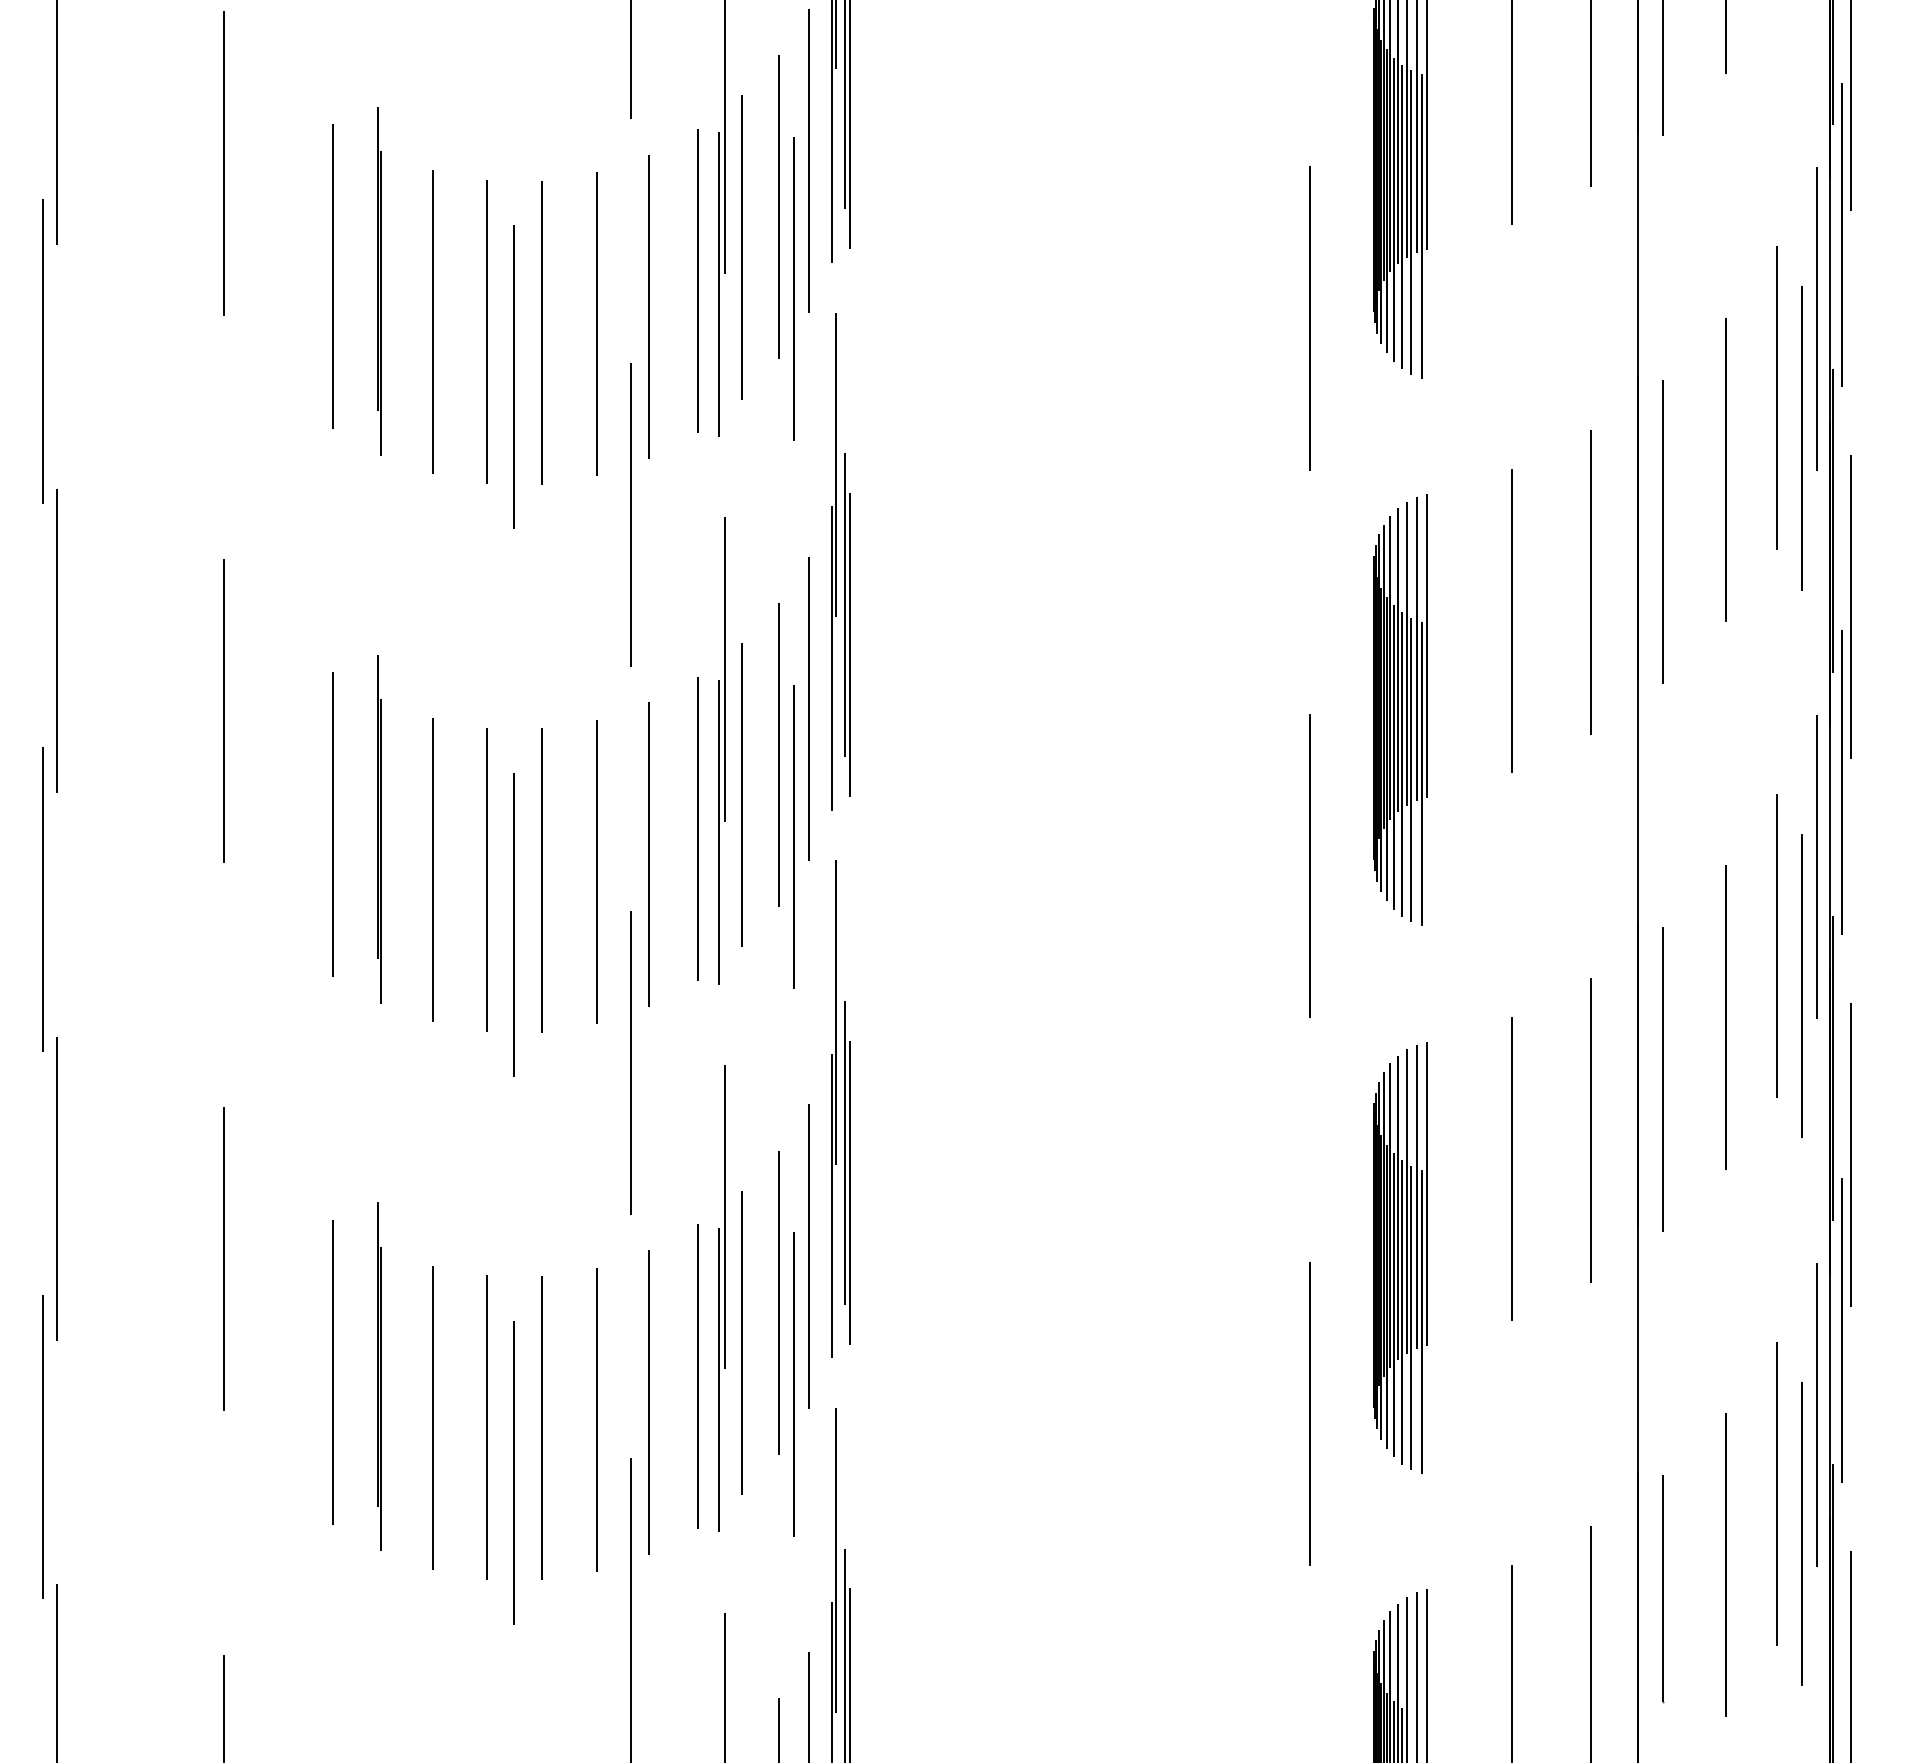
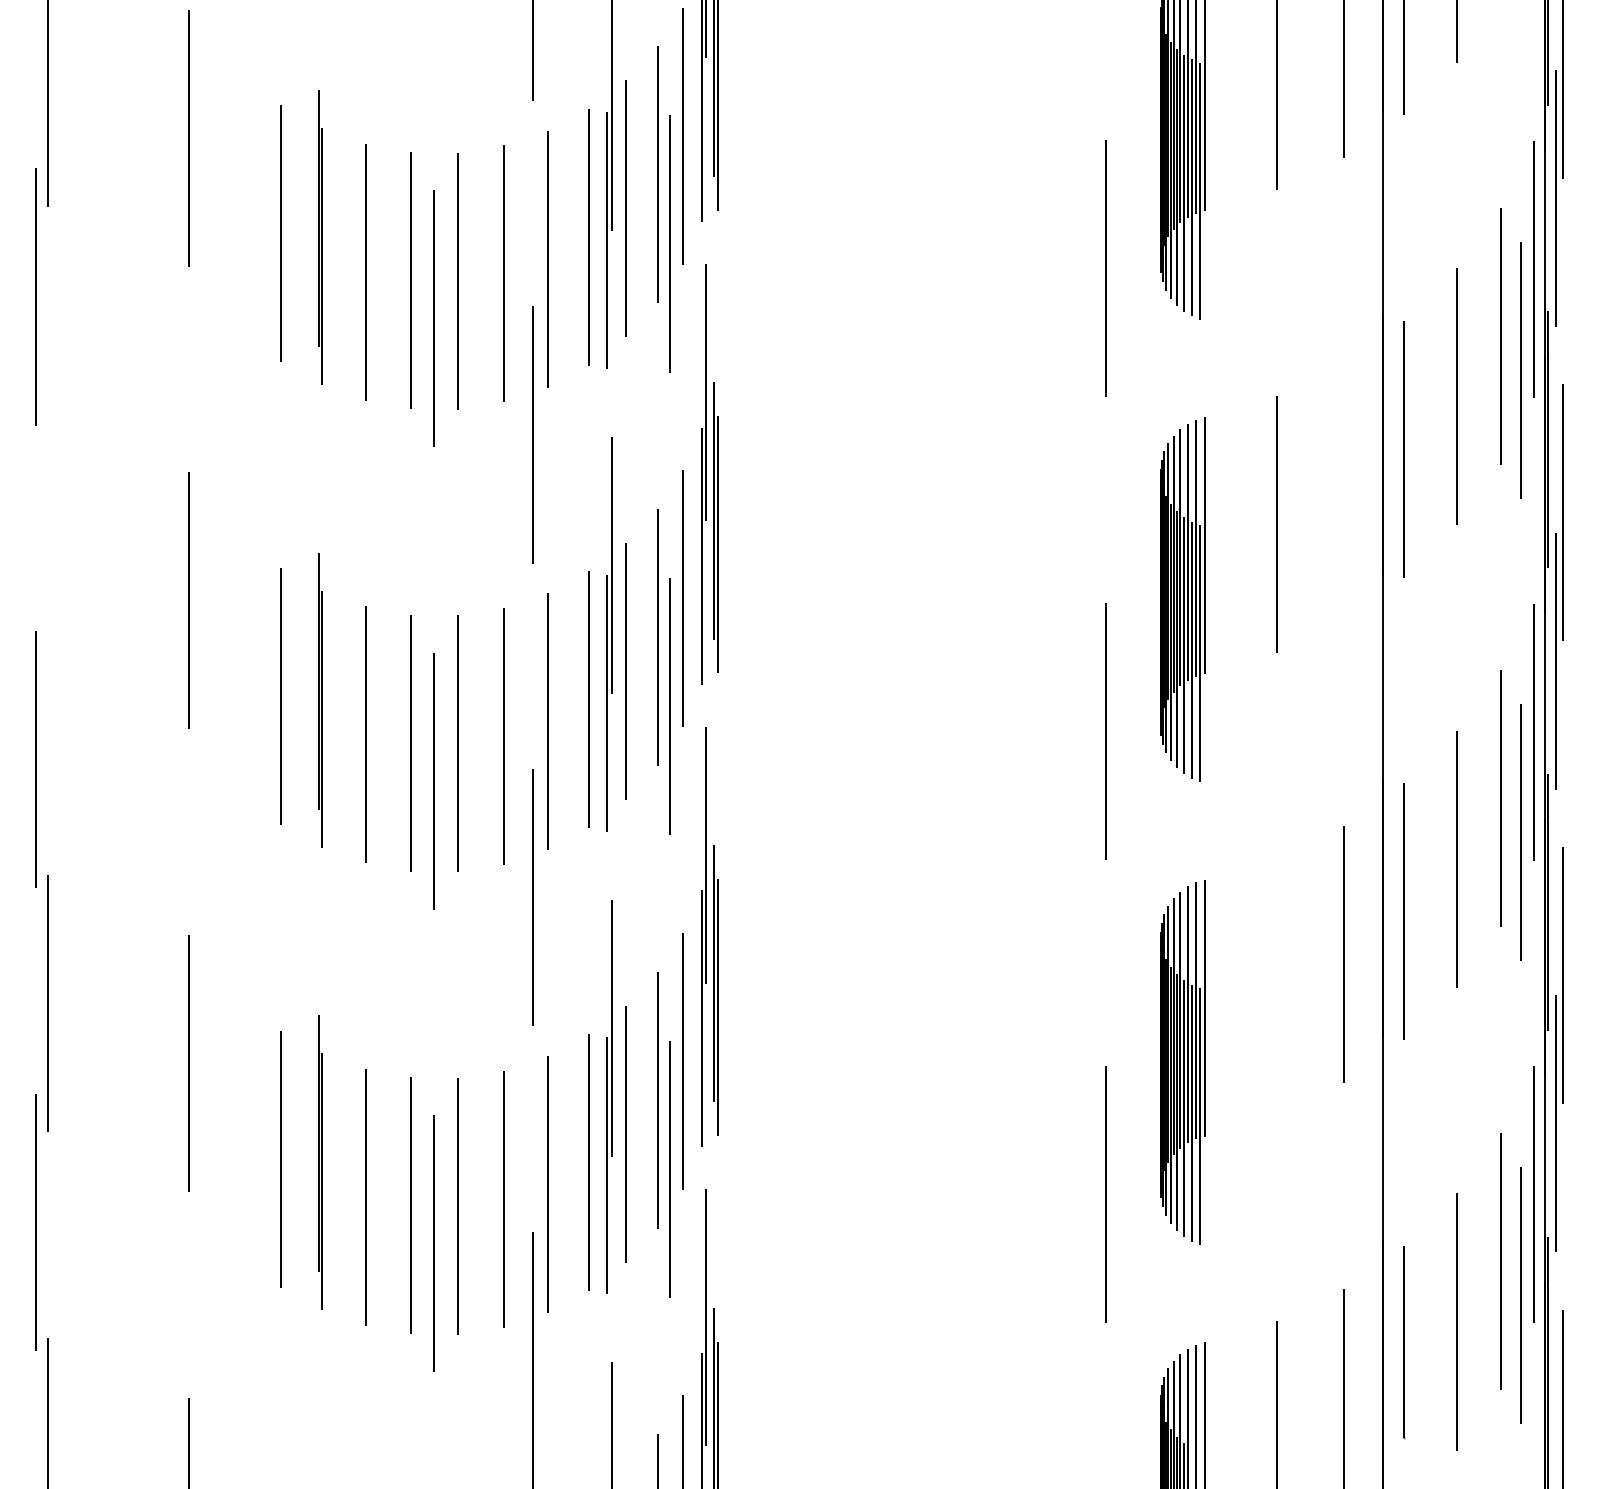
line: (1591, 581) -> (1343, 491), removed
line: (56, 641) -> (47, 541), removed
line: (1511, 1168) -> (1276, 986), removed

